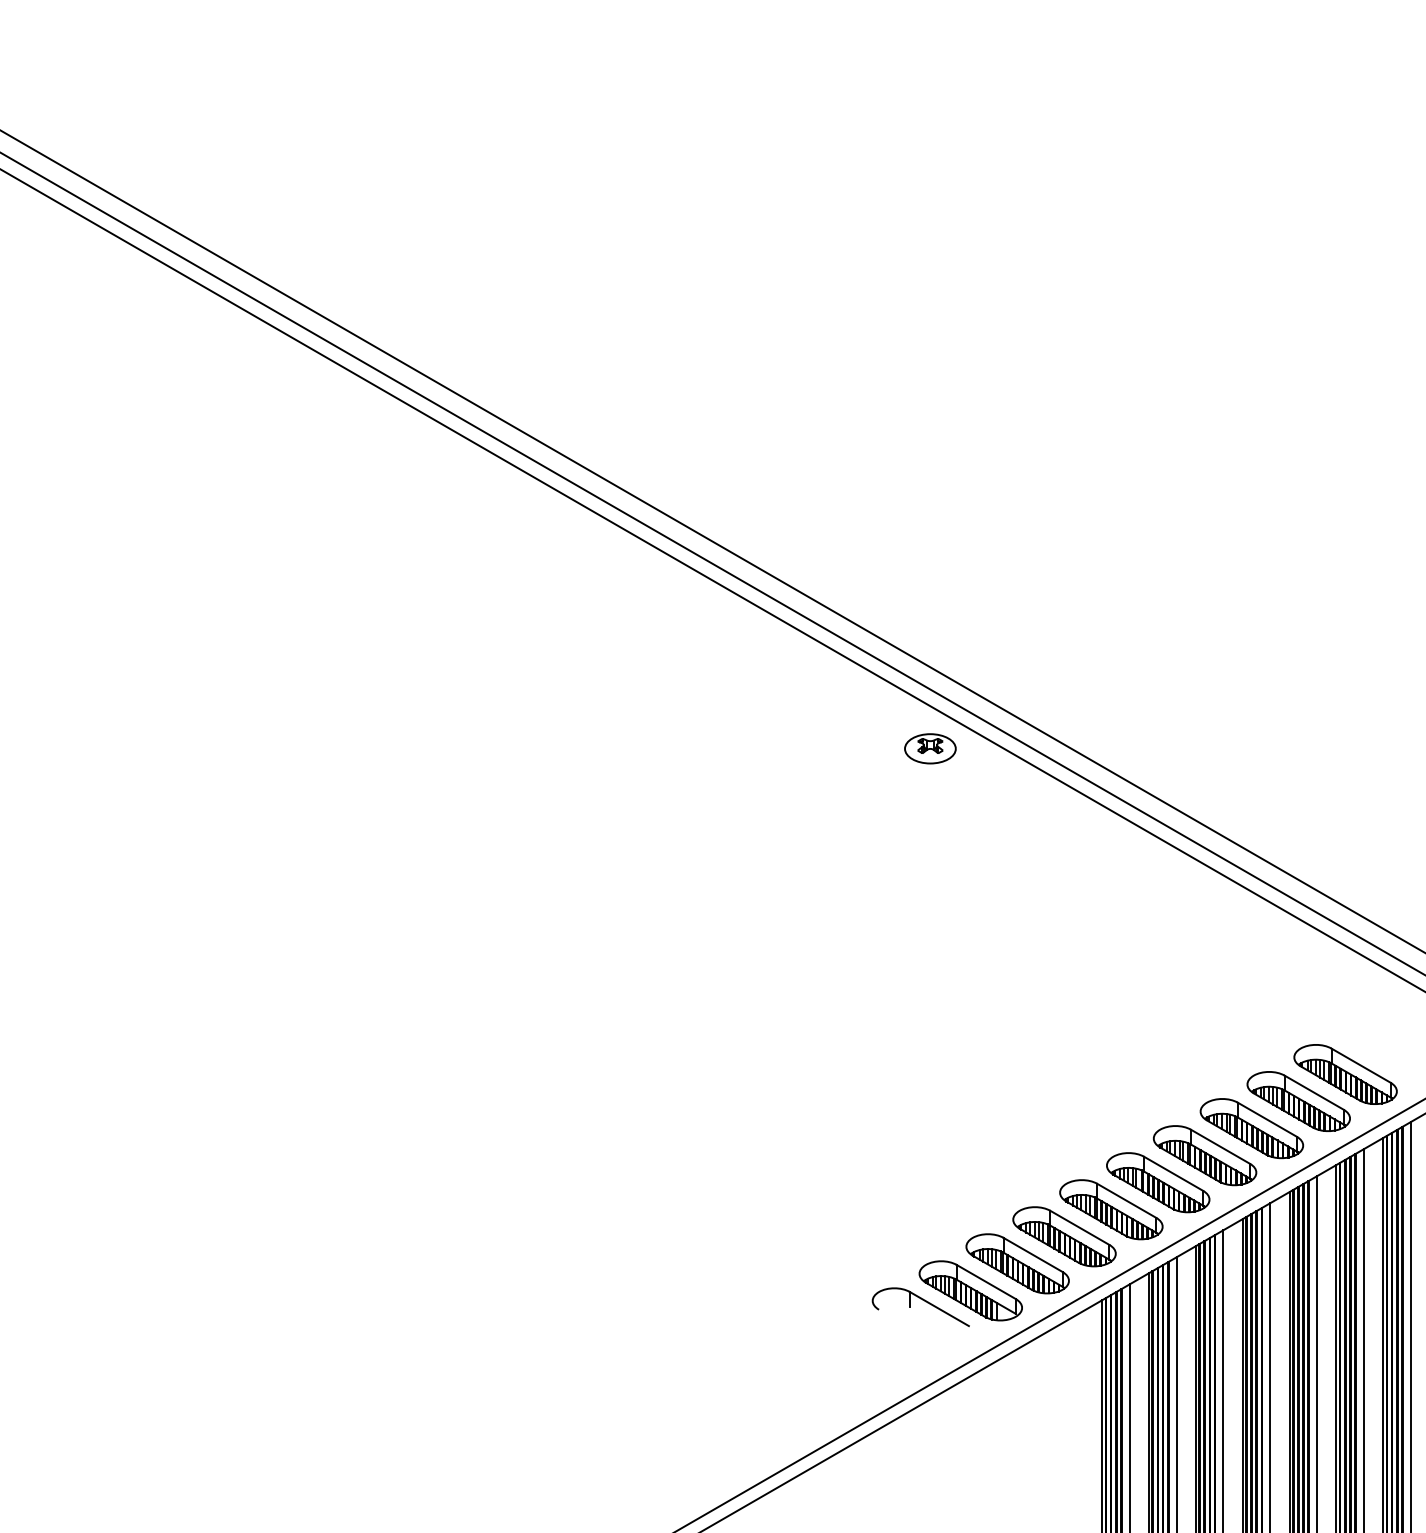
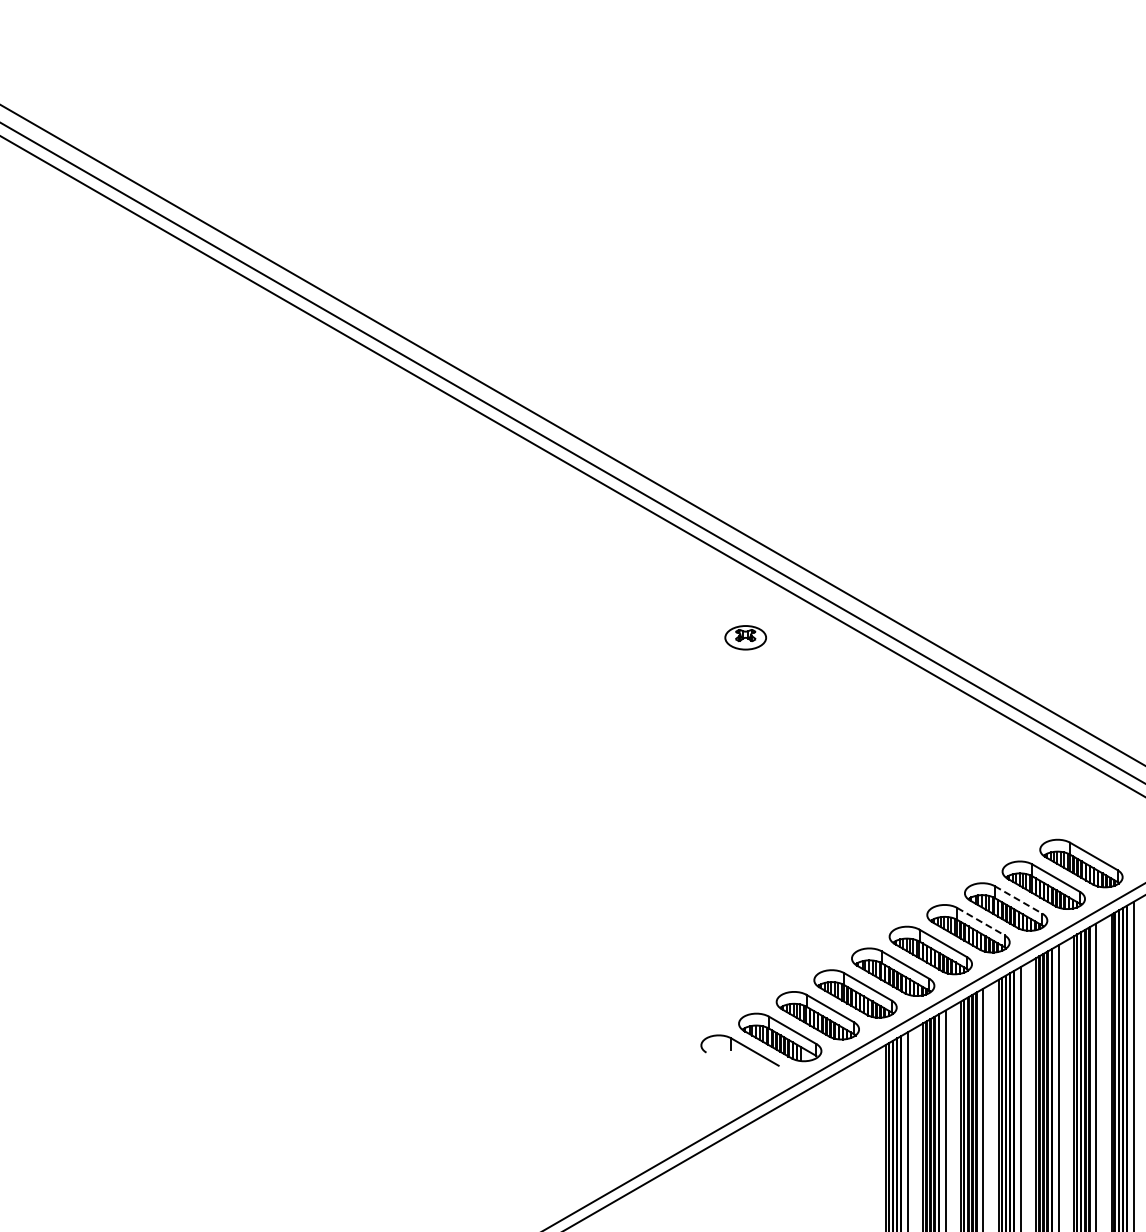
part: (930, 748) -> (745, 637), moved
line: (1267, 1120) -> (1018, 900), solid -> dashed
line: (1221, 1146) -> (981, 921), solid -> dashed

